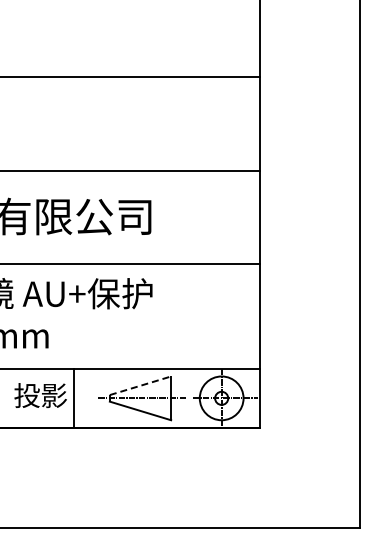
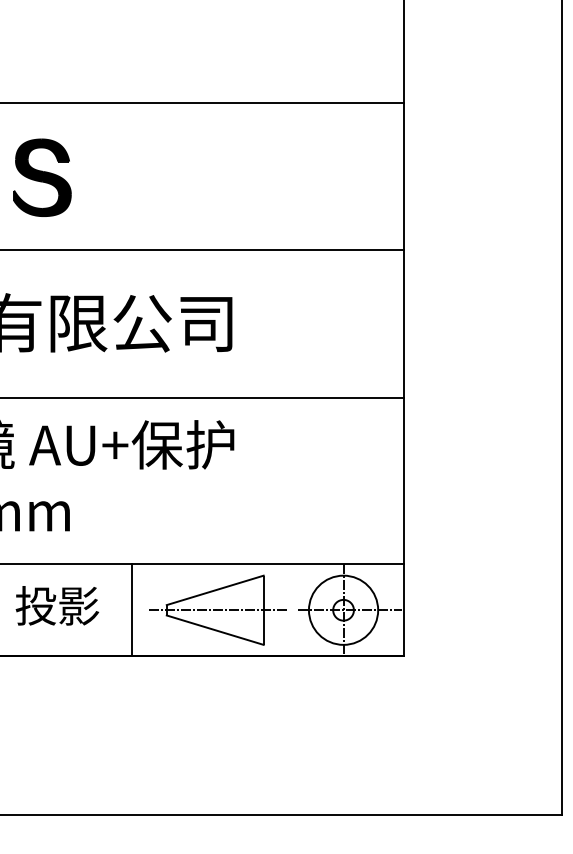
part: (31, 124) -> (42, 177), added
line: (140, 385) -> (215, 589), dashed -> solid
line: (73, 398) -> (131, 610), moved

